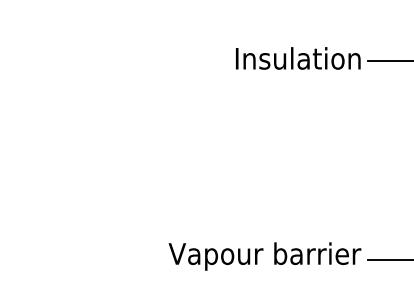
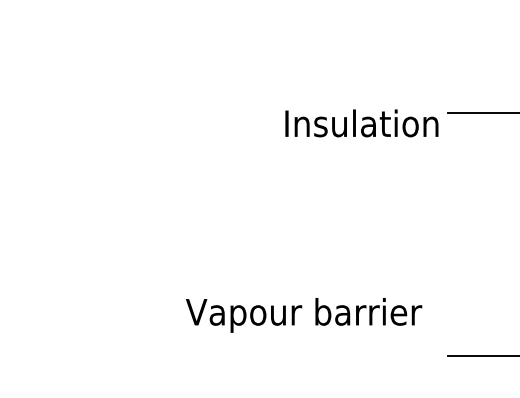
text: (297, 58) -> (361, 123), moved
text: (265, 256) -> (304, 315), moved

